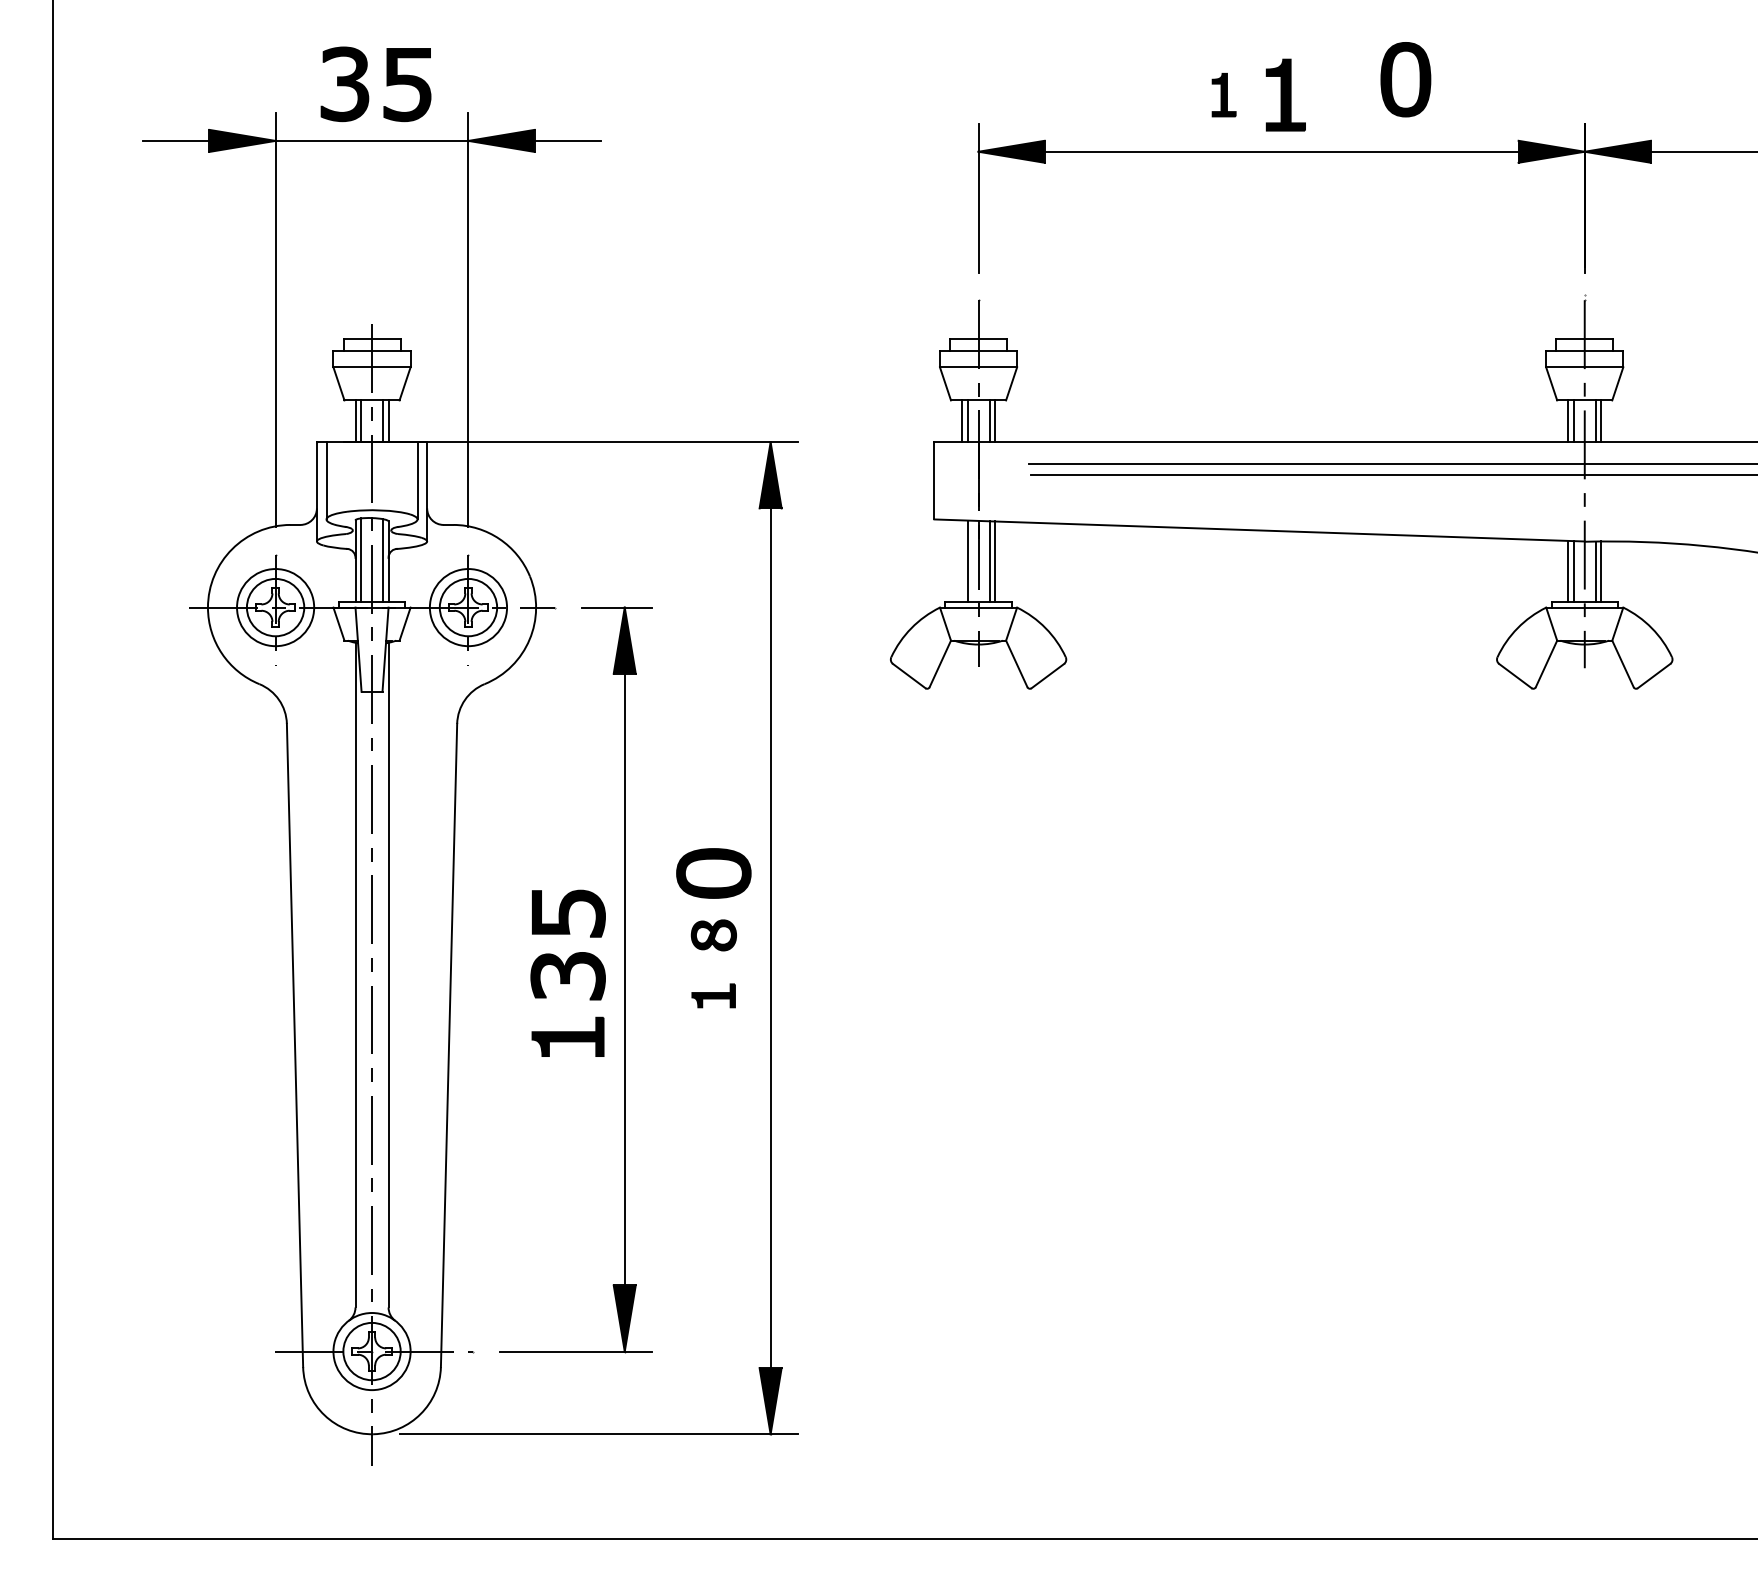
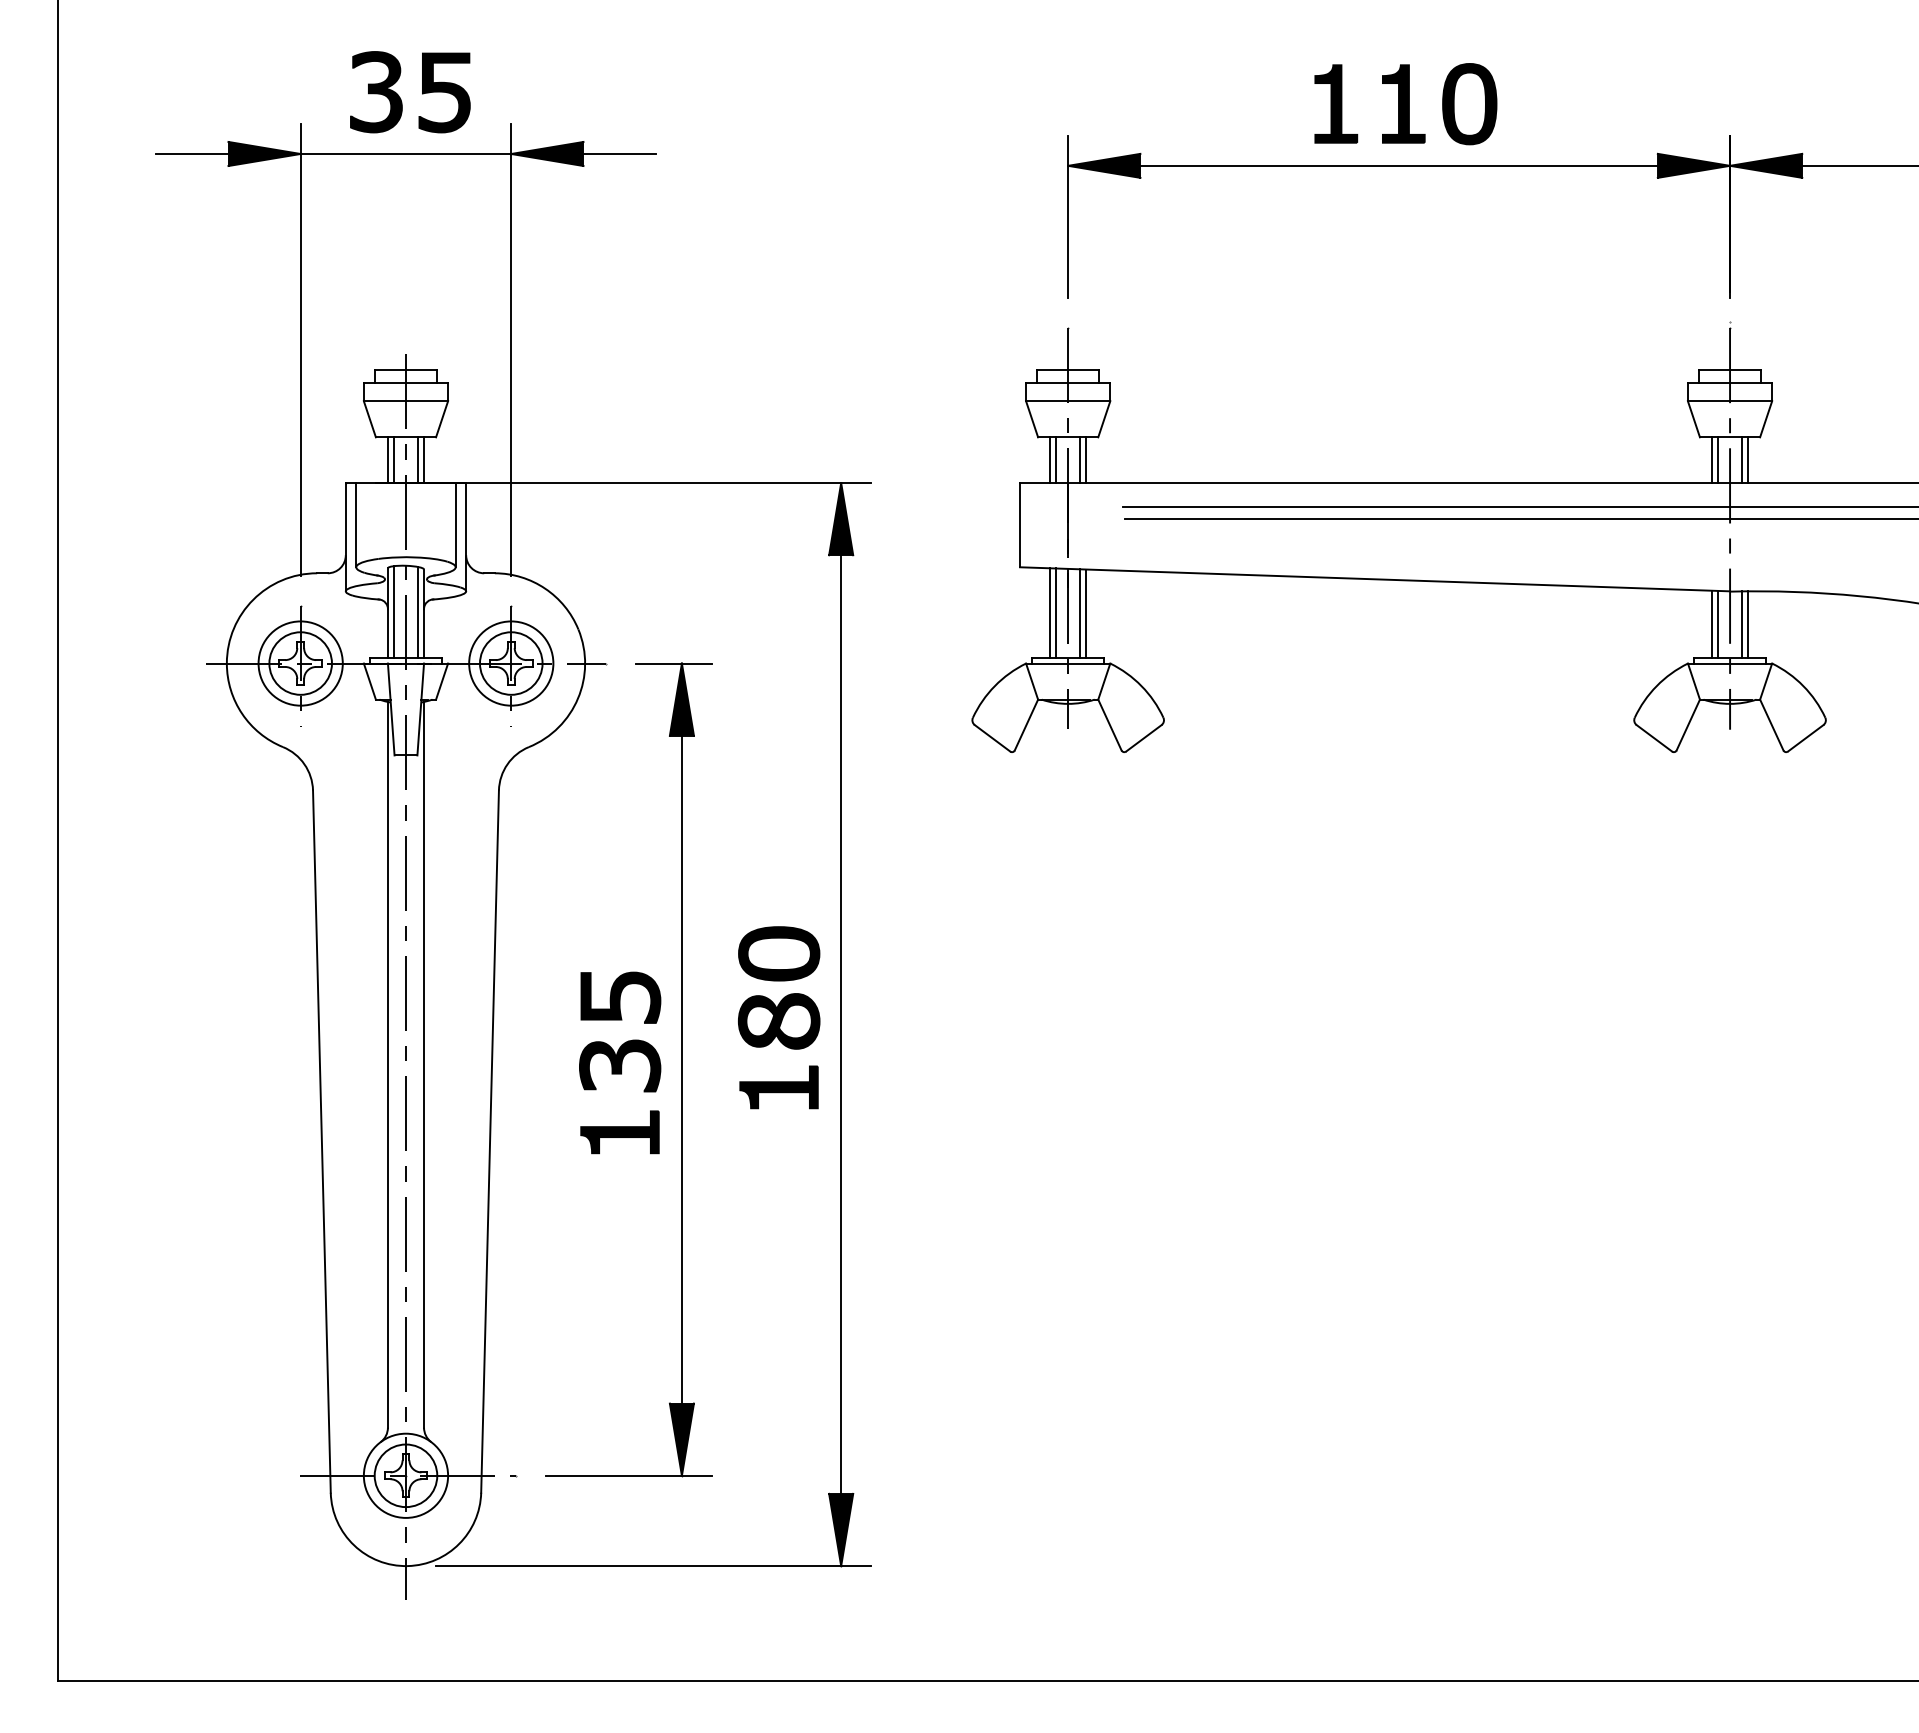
part: (1405, 80) -> (1469, 104), moved
part: (1224, 94) -> (1336, 103), size x1.67
line: (962, 560) -> (1050, 612), added
part: (714, 935) -> (779, 1021), size x1.67
part: (713, 995) -> (778, 1087), size x1.67

